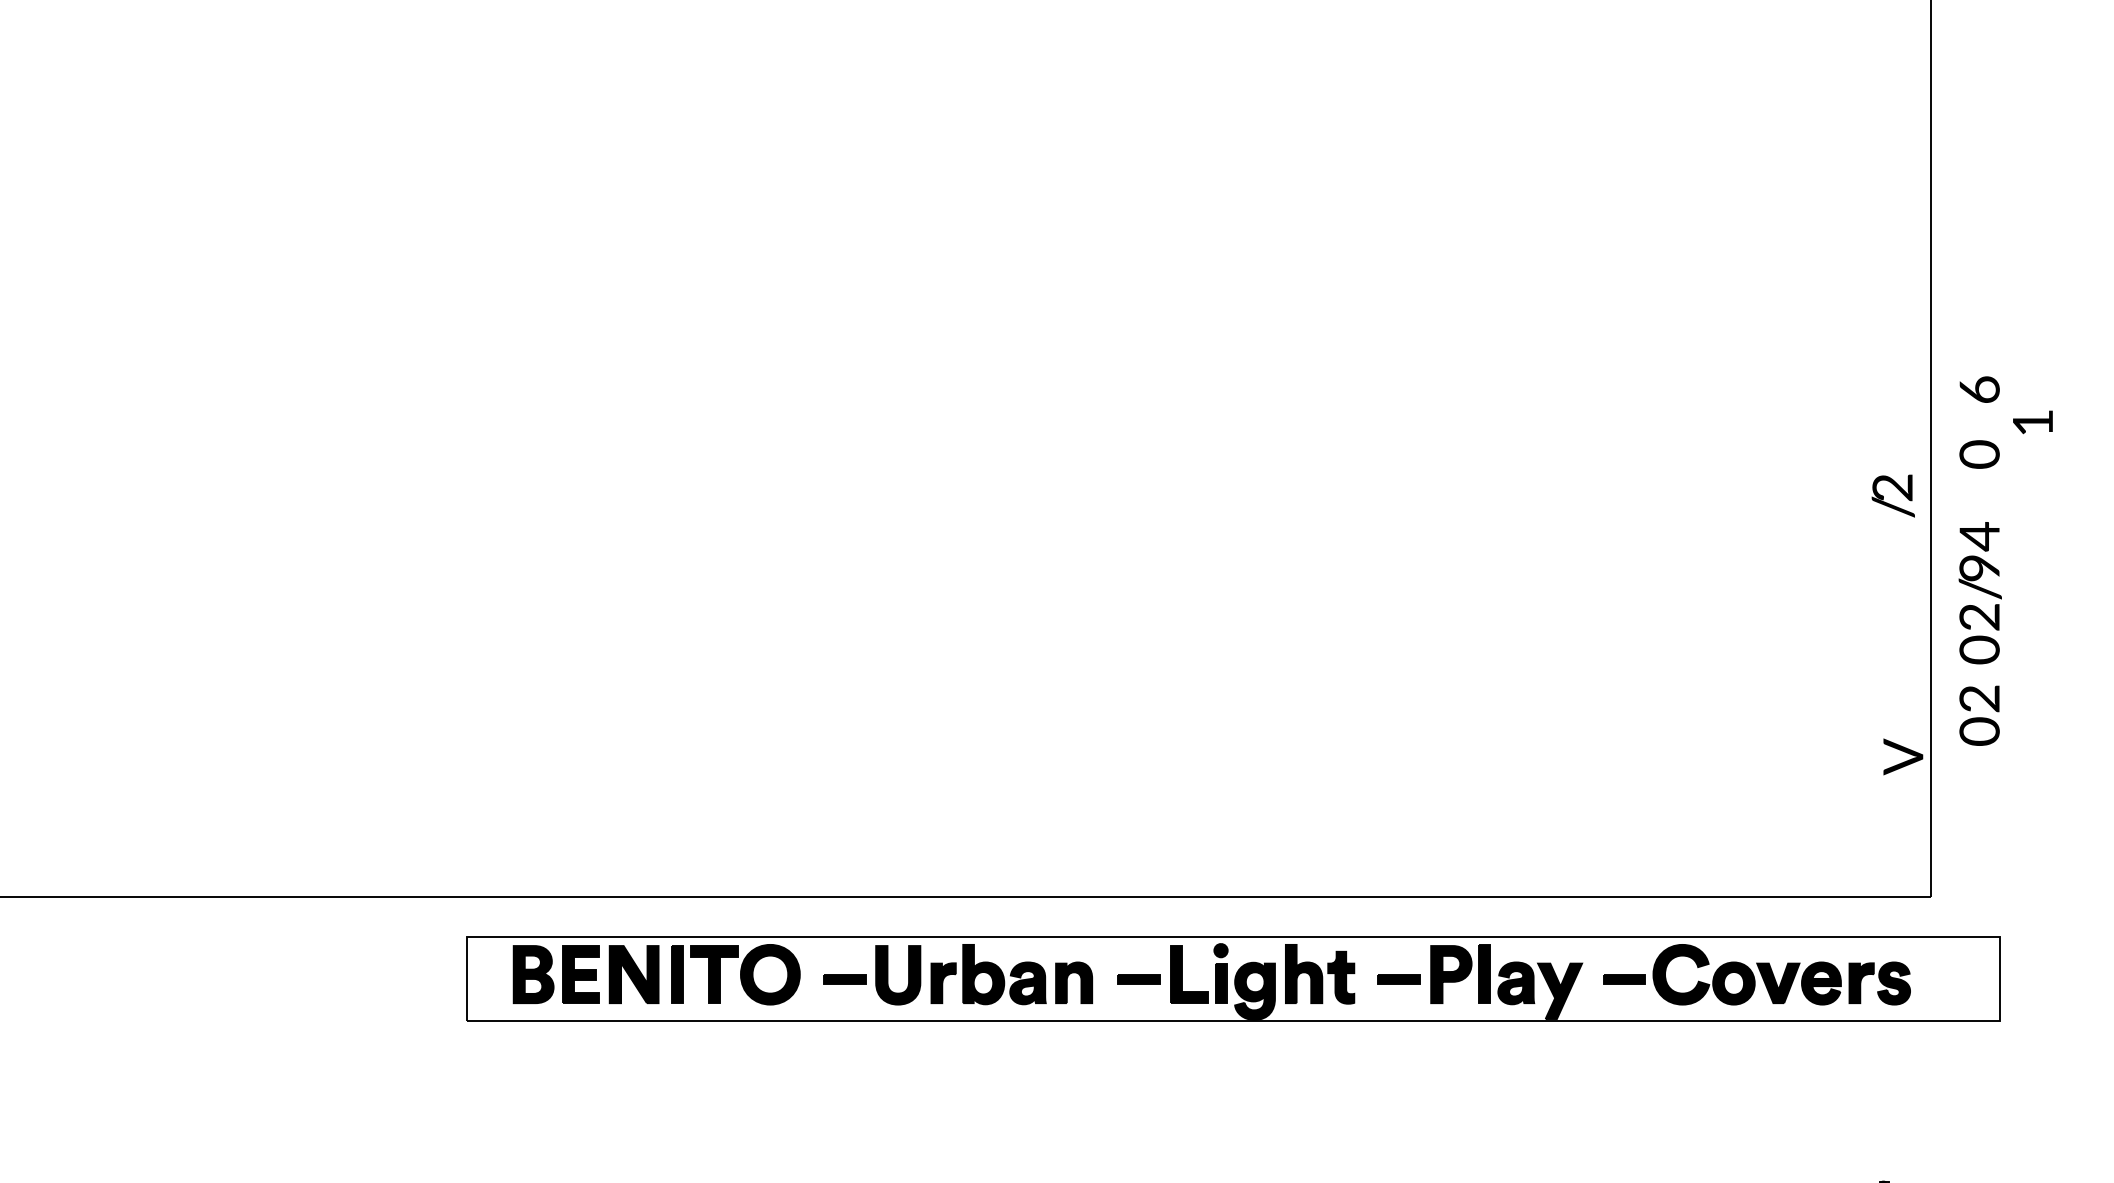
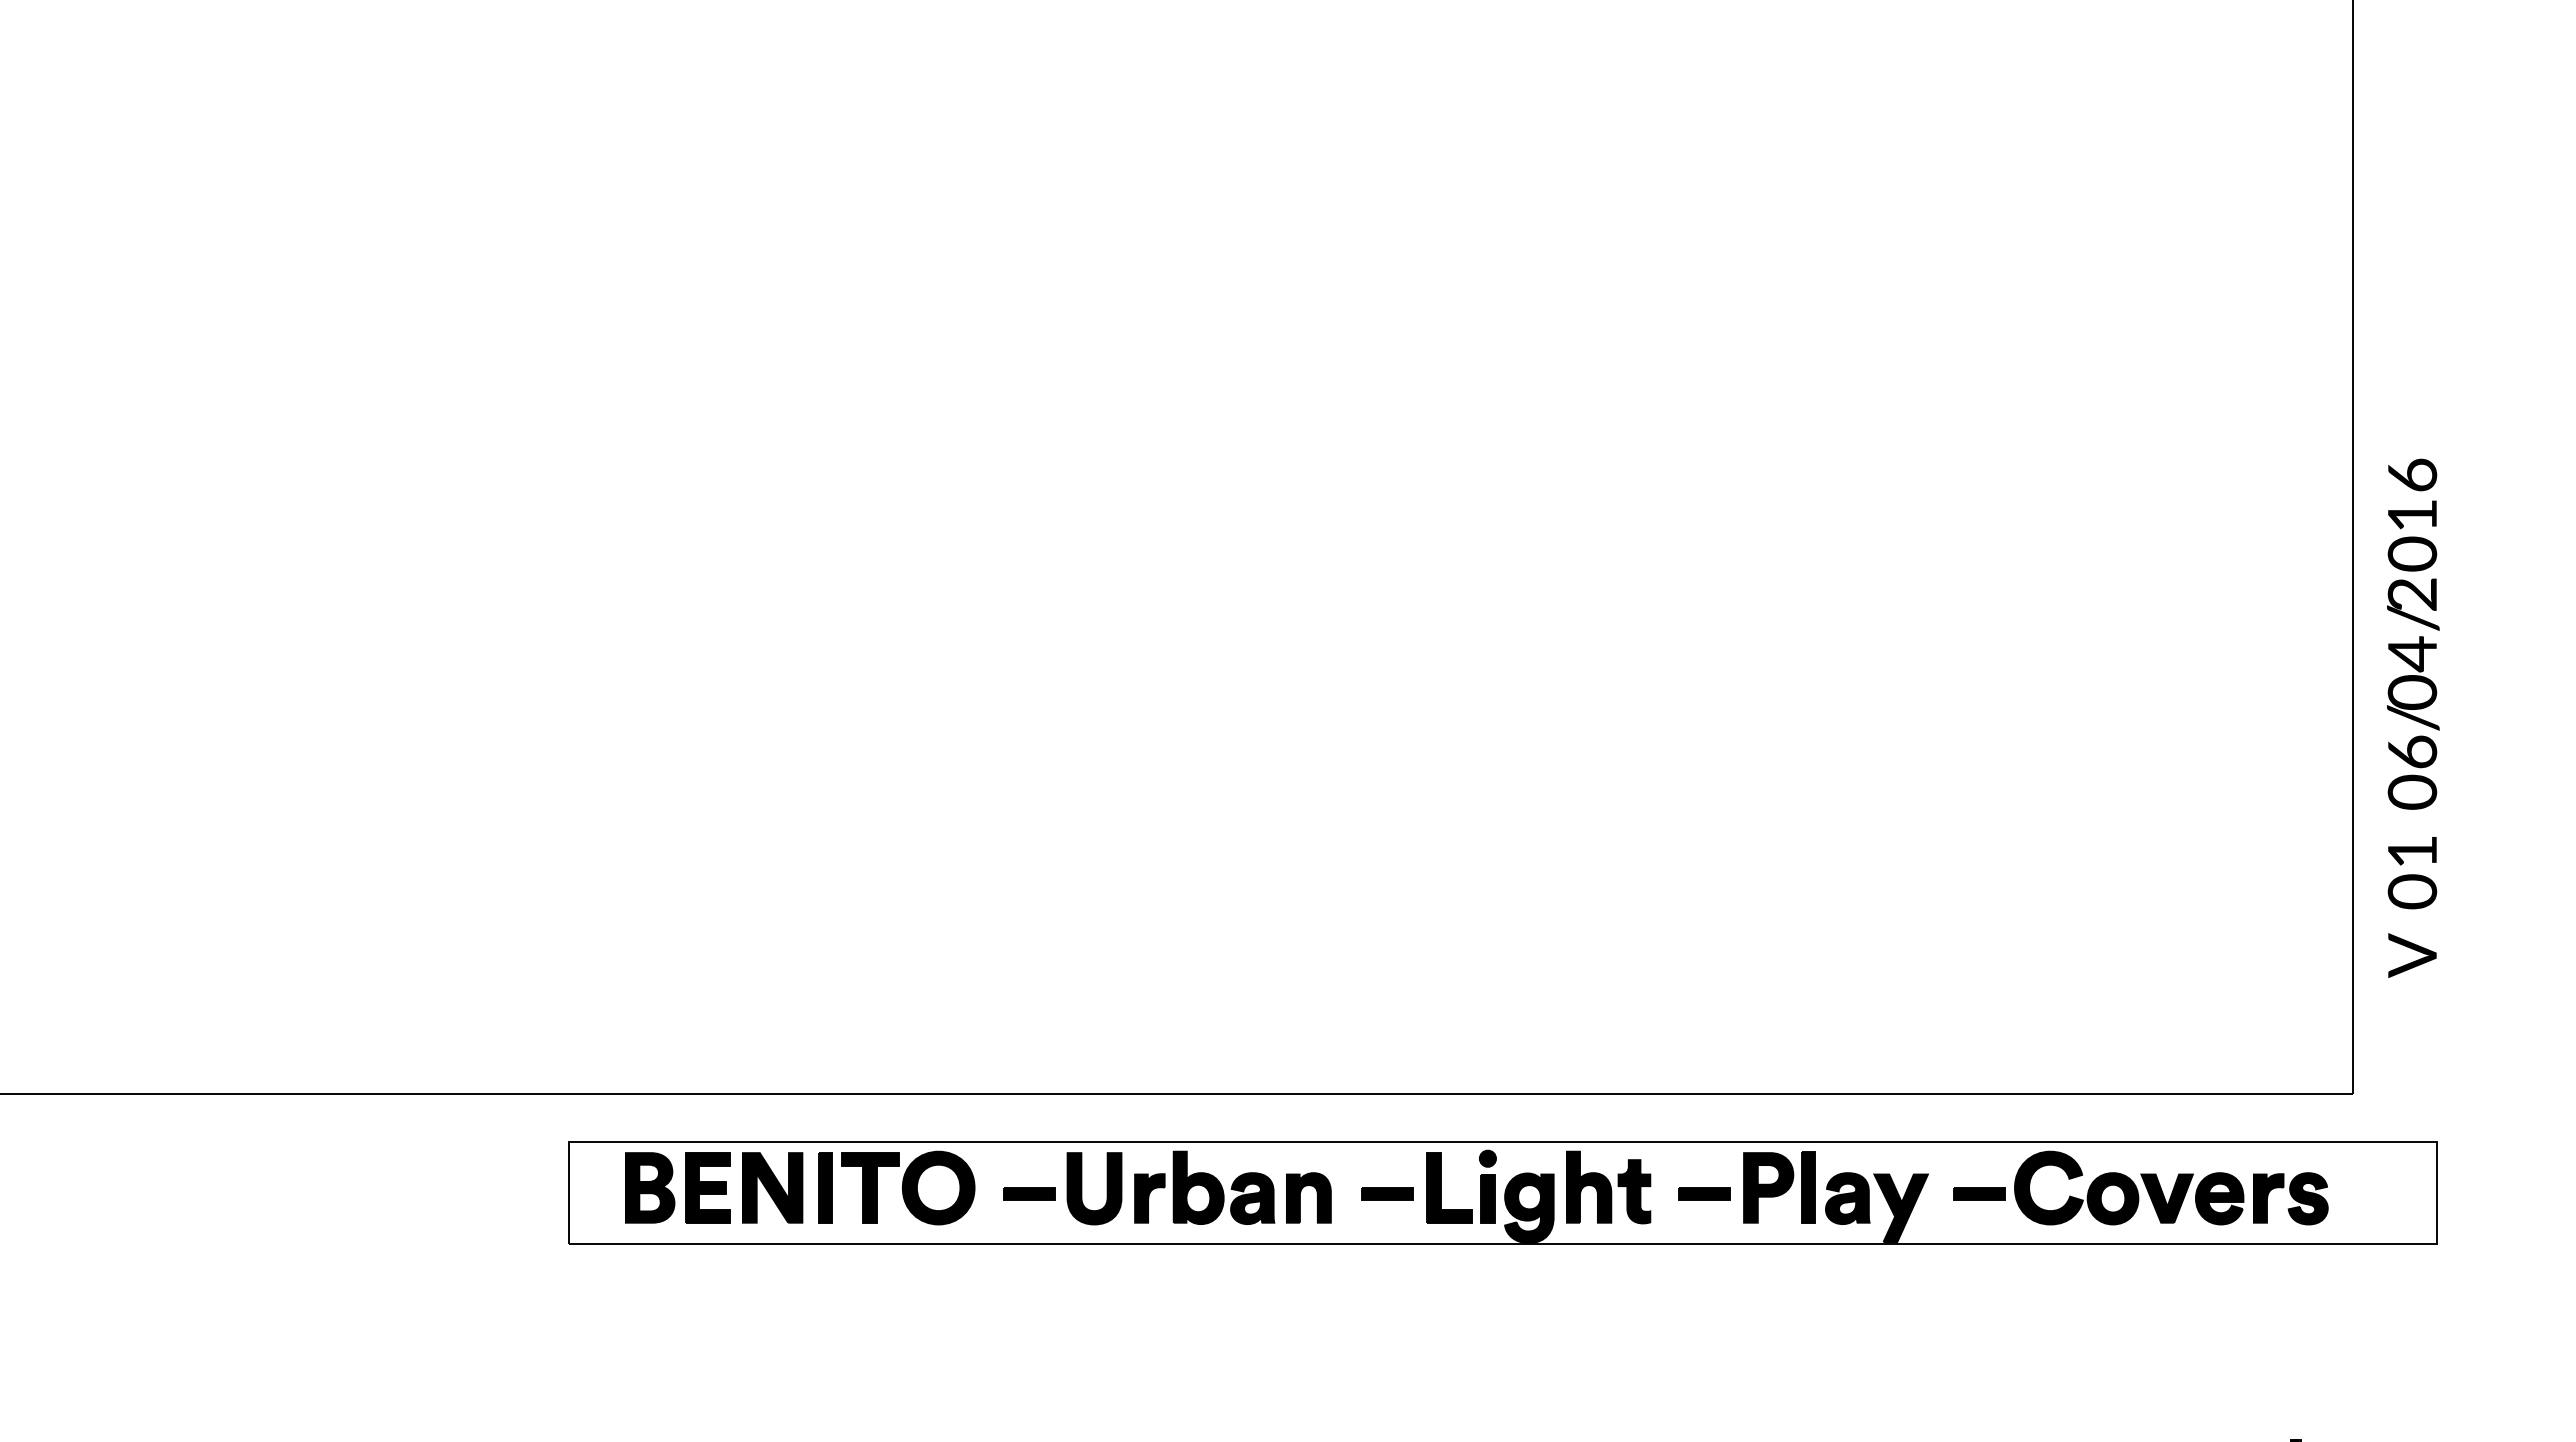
text: (2032, 422) -> (2412, 514), moved
text: (1893, 495) -> (2413, 604), moved
text: (1980, 568) -> (2413, 692), 9 -> 0
text: (1979, 616) -> (2412, 751), 2 -> 6
text: (1978, 698) -> (2411, 851), 2 -> 1
text: (1903, 756) -> (2412, 955), moved

